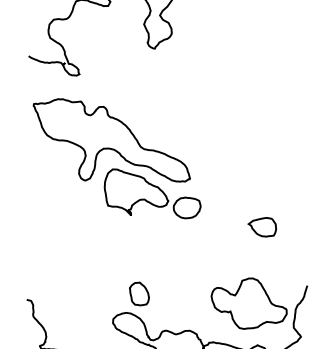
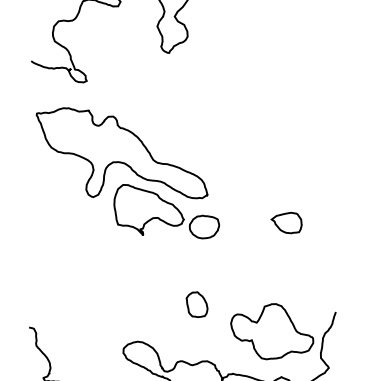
part: (262, 227) -> (286, 223), moved
part: (139, 293) -> (197, 304), moved

